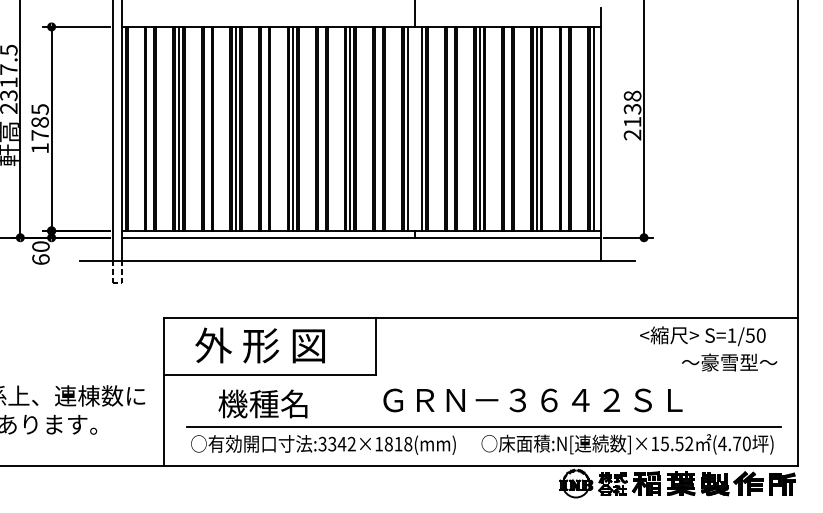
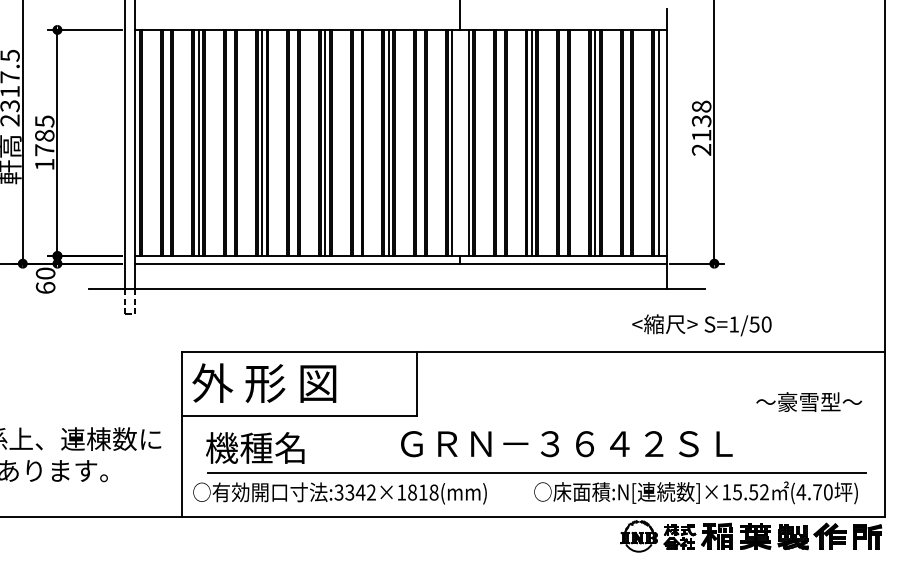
text: (702, 336) -> (701, 325), moved
text: (259, 345) -> (263, 383), moved
text: (532, 400) -> (566, 444), moved
text: (262, 403) -> (254, 447), moved
text: (323, 444) -> (340, 492), moved

